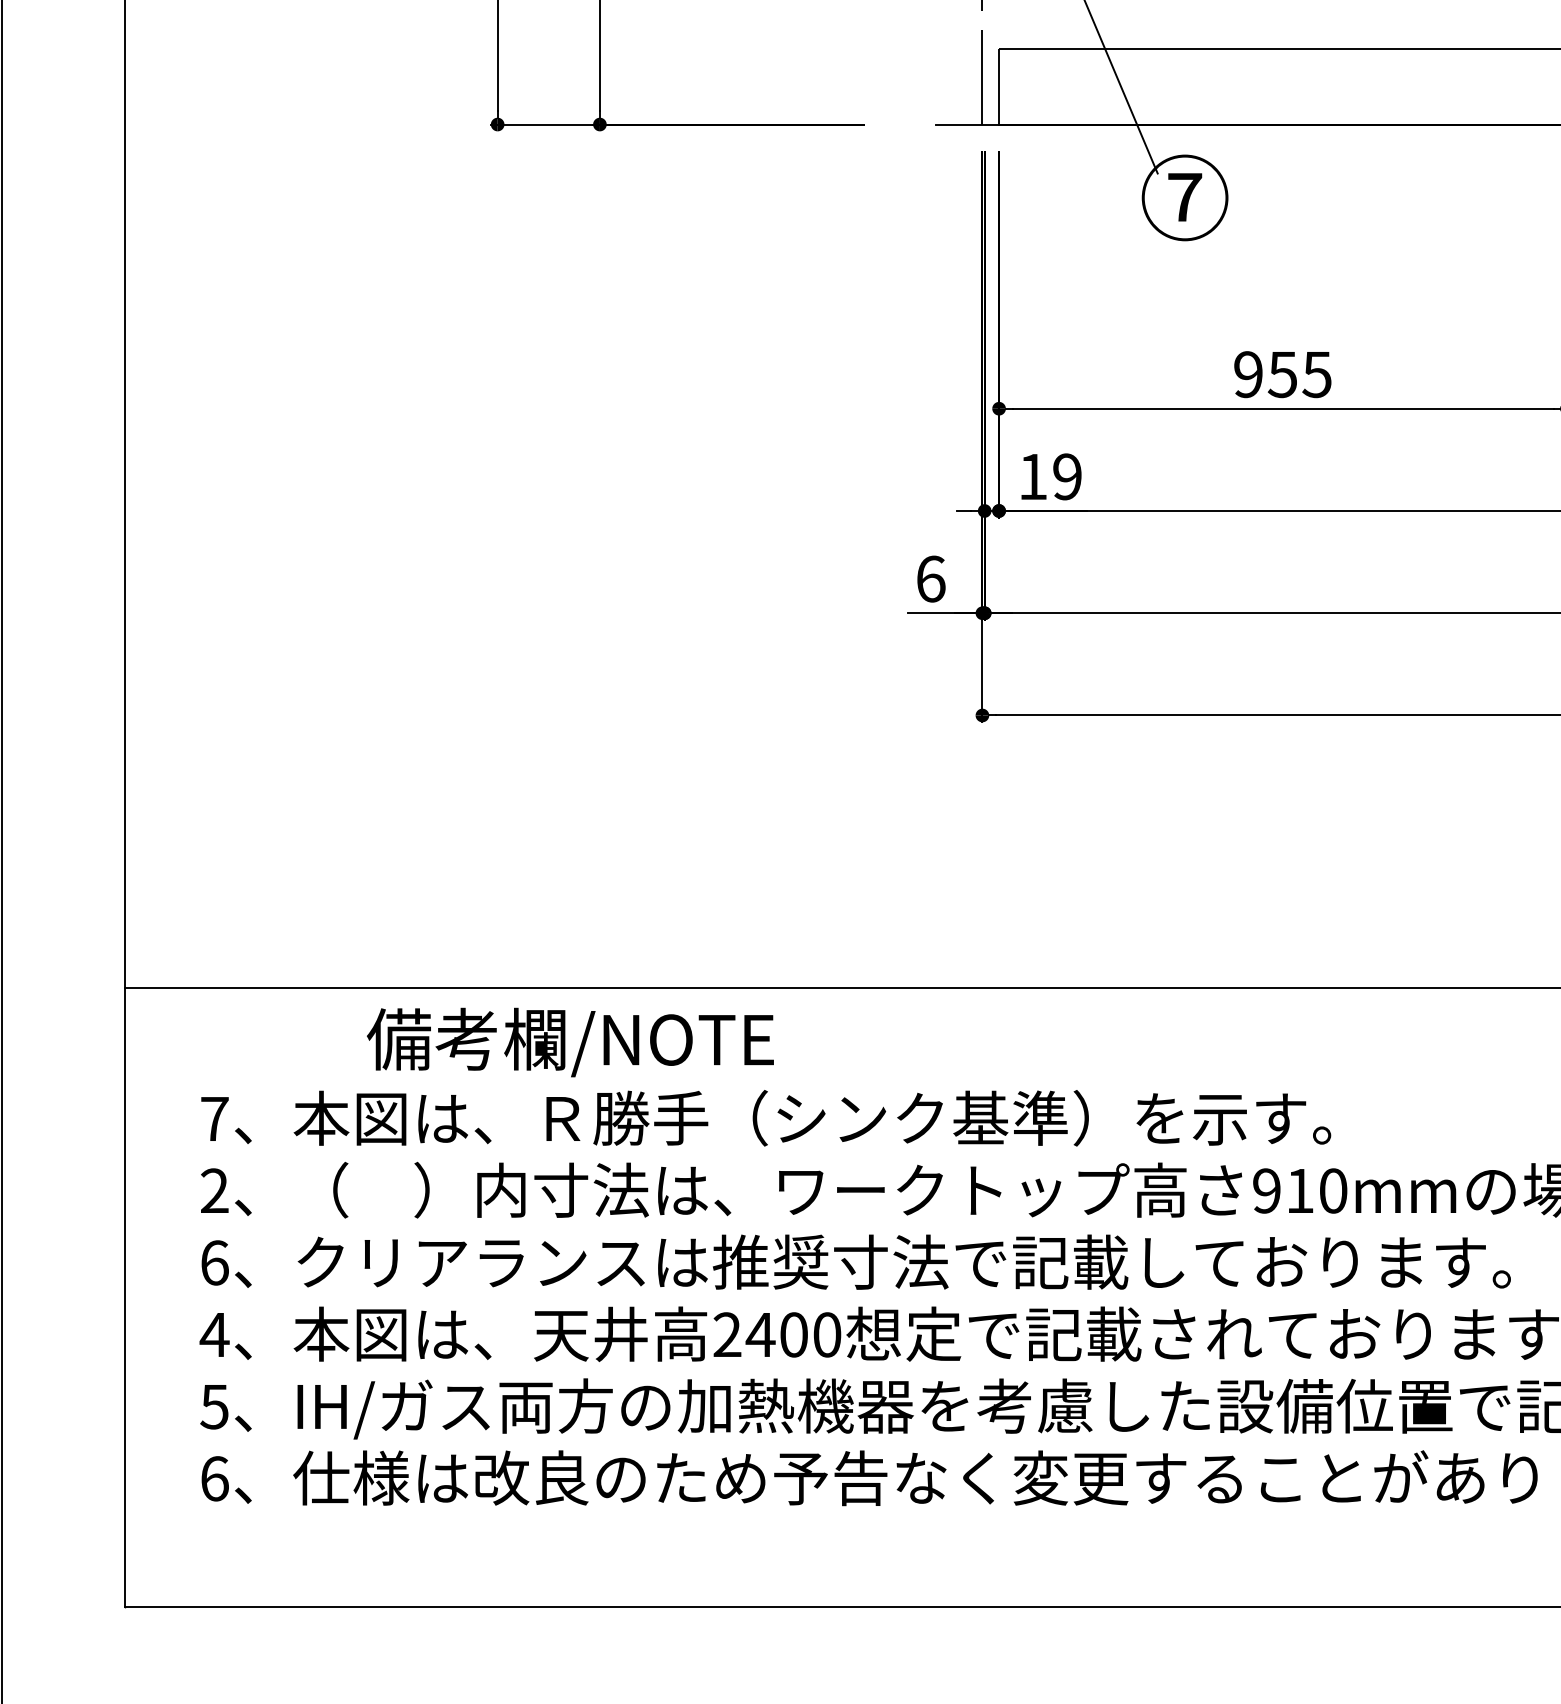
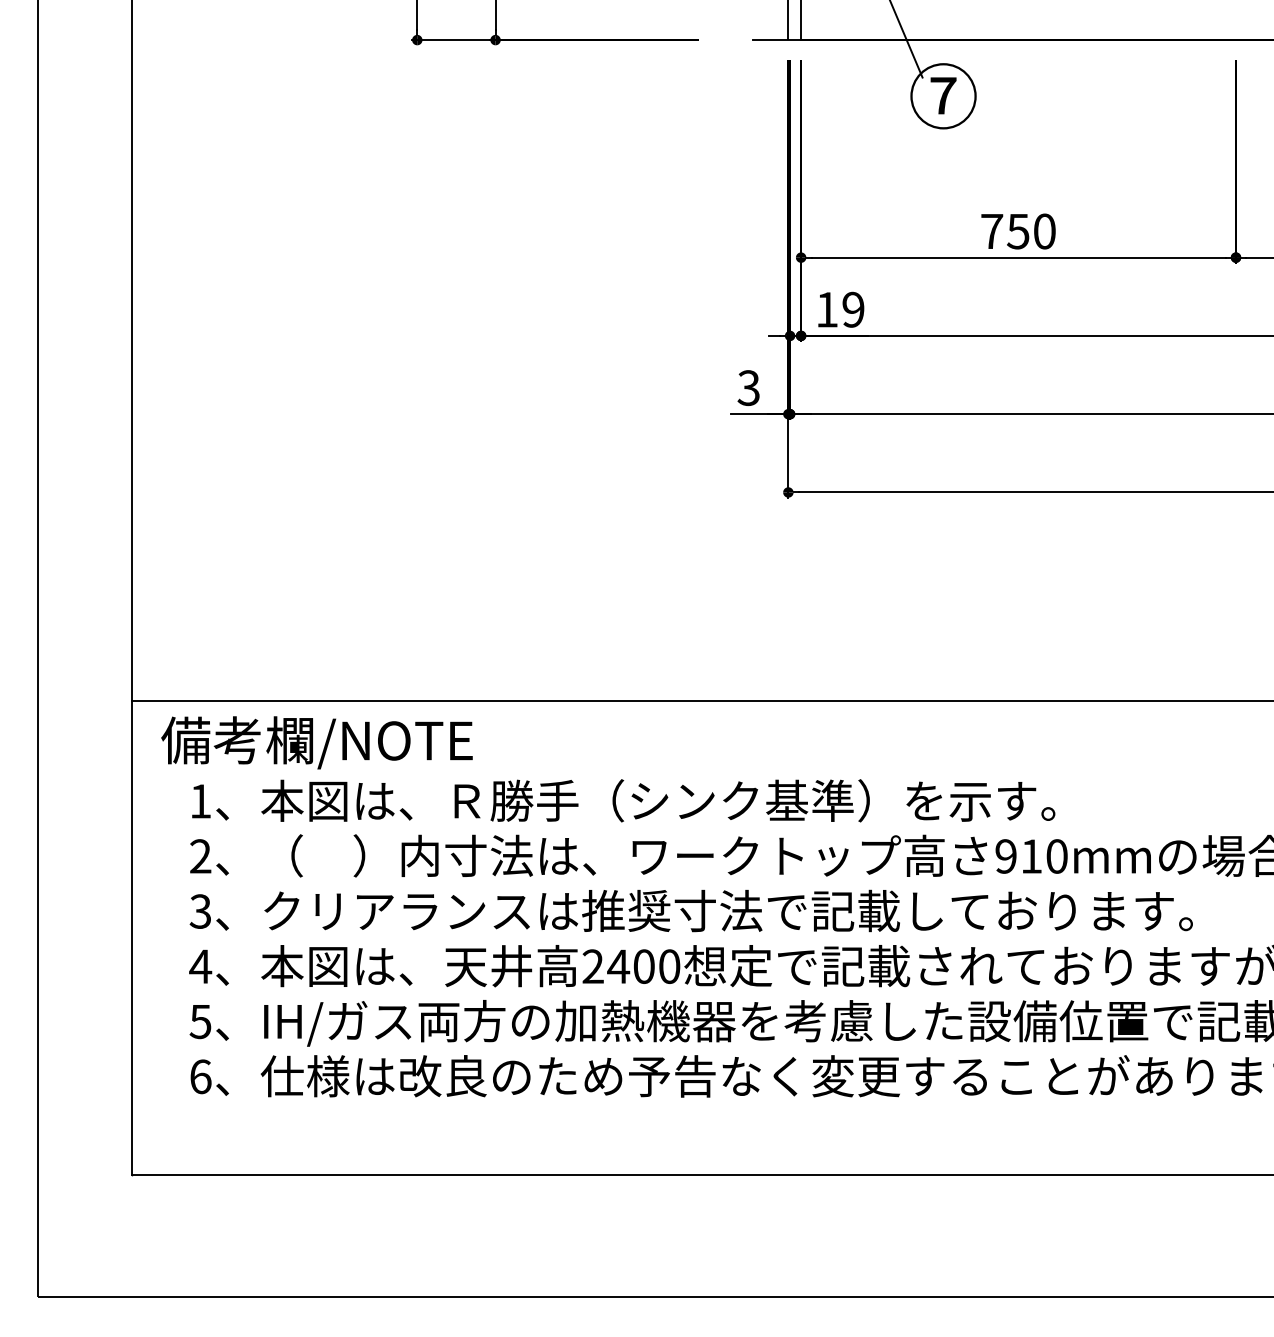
text: (1283, 374) -> (1018, 231), 955 -> 750
text: (930, 579) -> (748, 388), 6 -> 3
text: (569, 1042) -> (316, 742), moved
text: (214, 1119) -> (200, 801), 7 -> 1
text: (214, 1262) -> (200, 911), 6 -> 3

